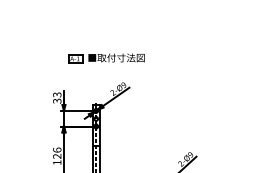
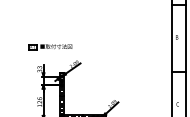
part: (106, 59) -> (50, 47), moved

